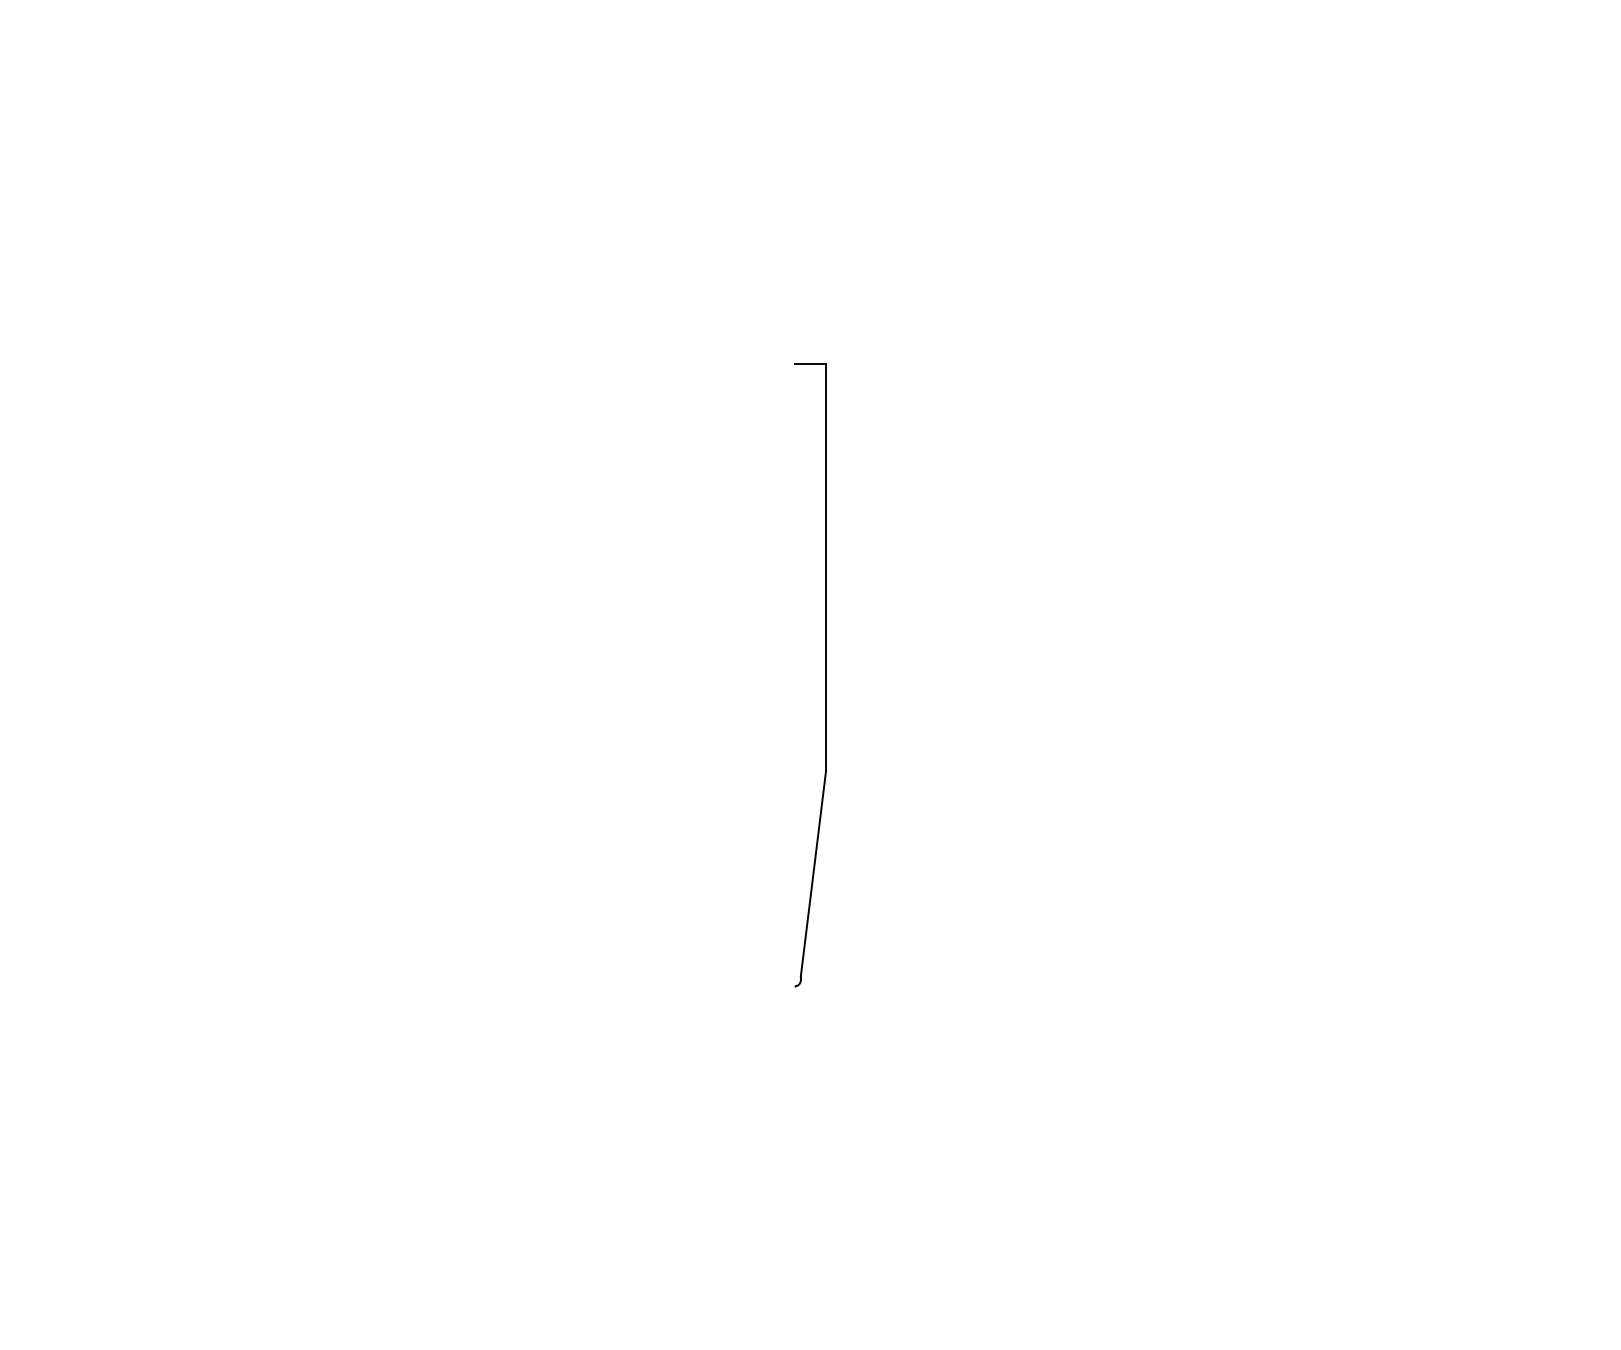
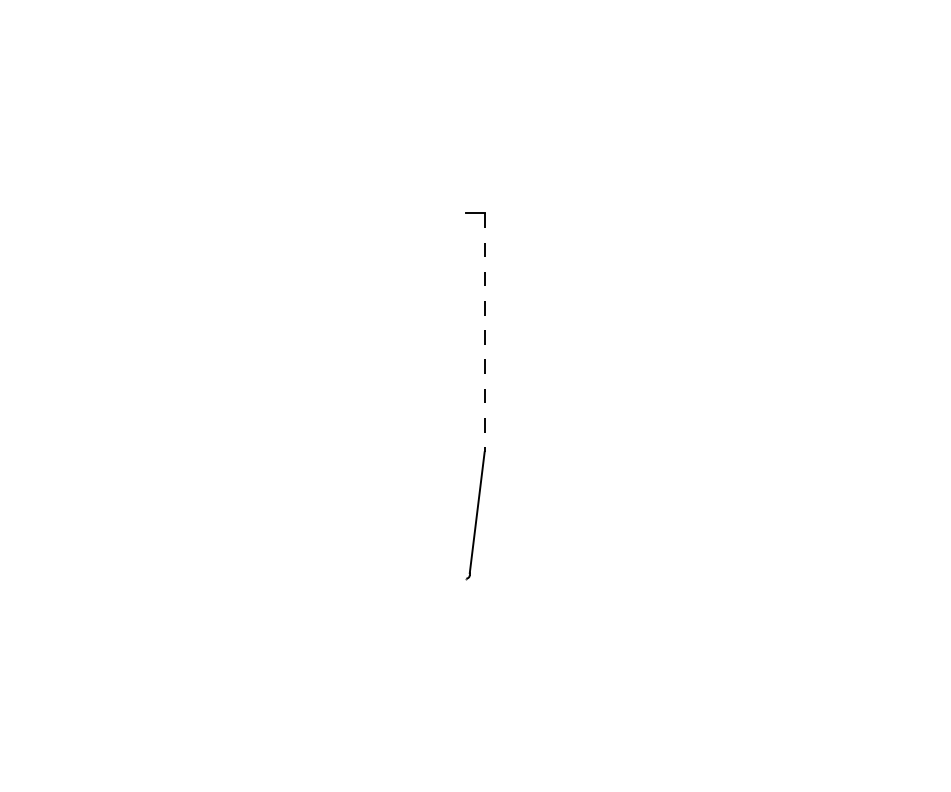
line: (825, 568) -> (484, 333), solid -> dashed

